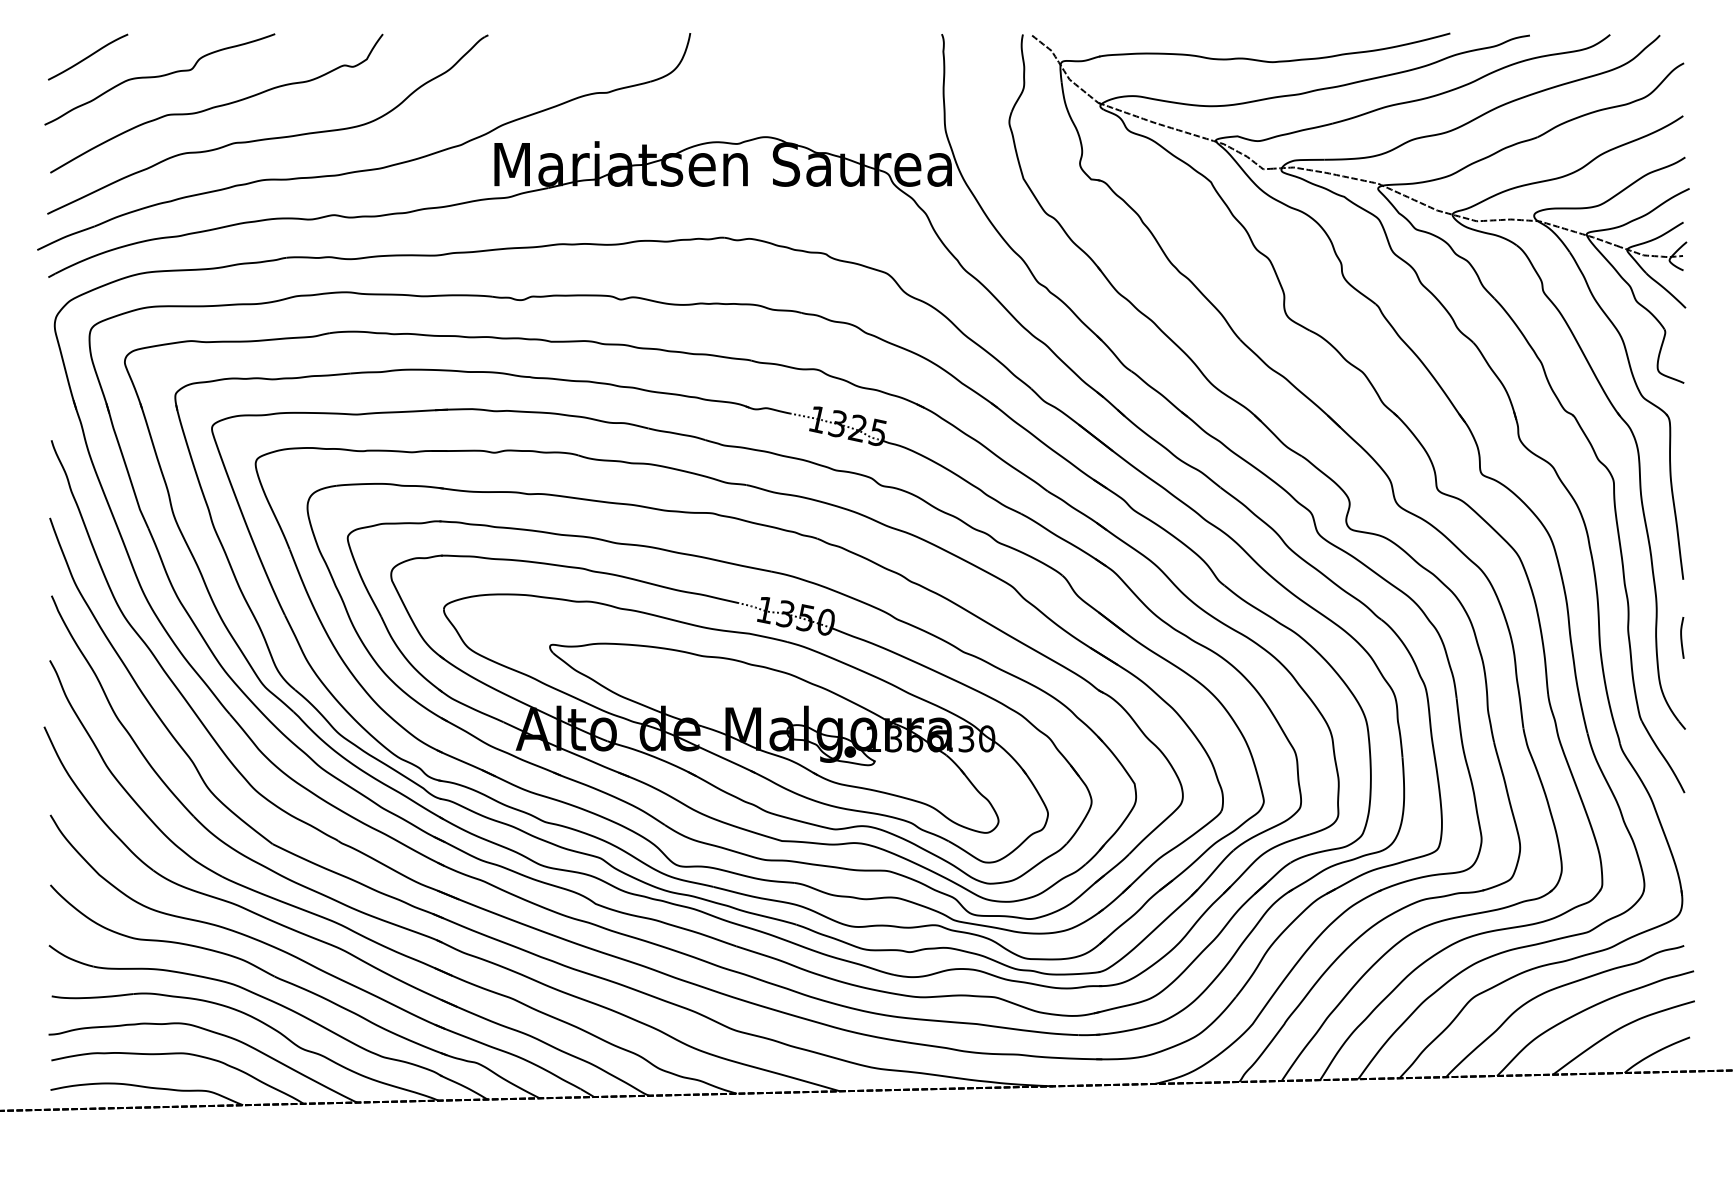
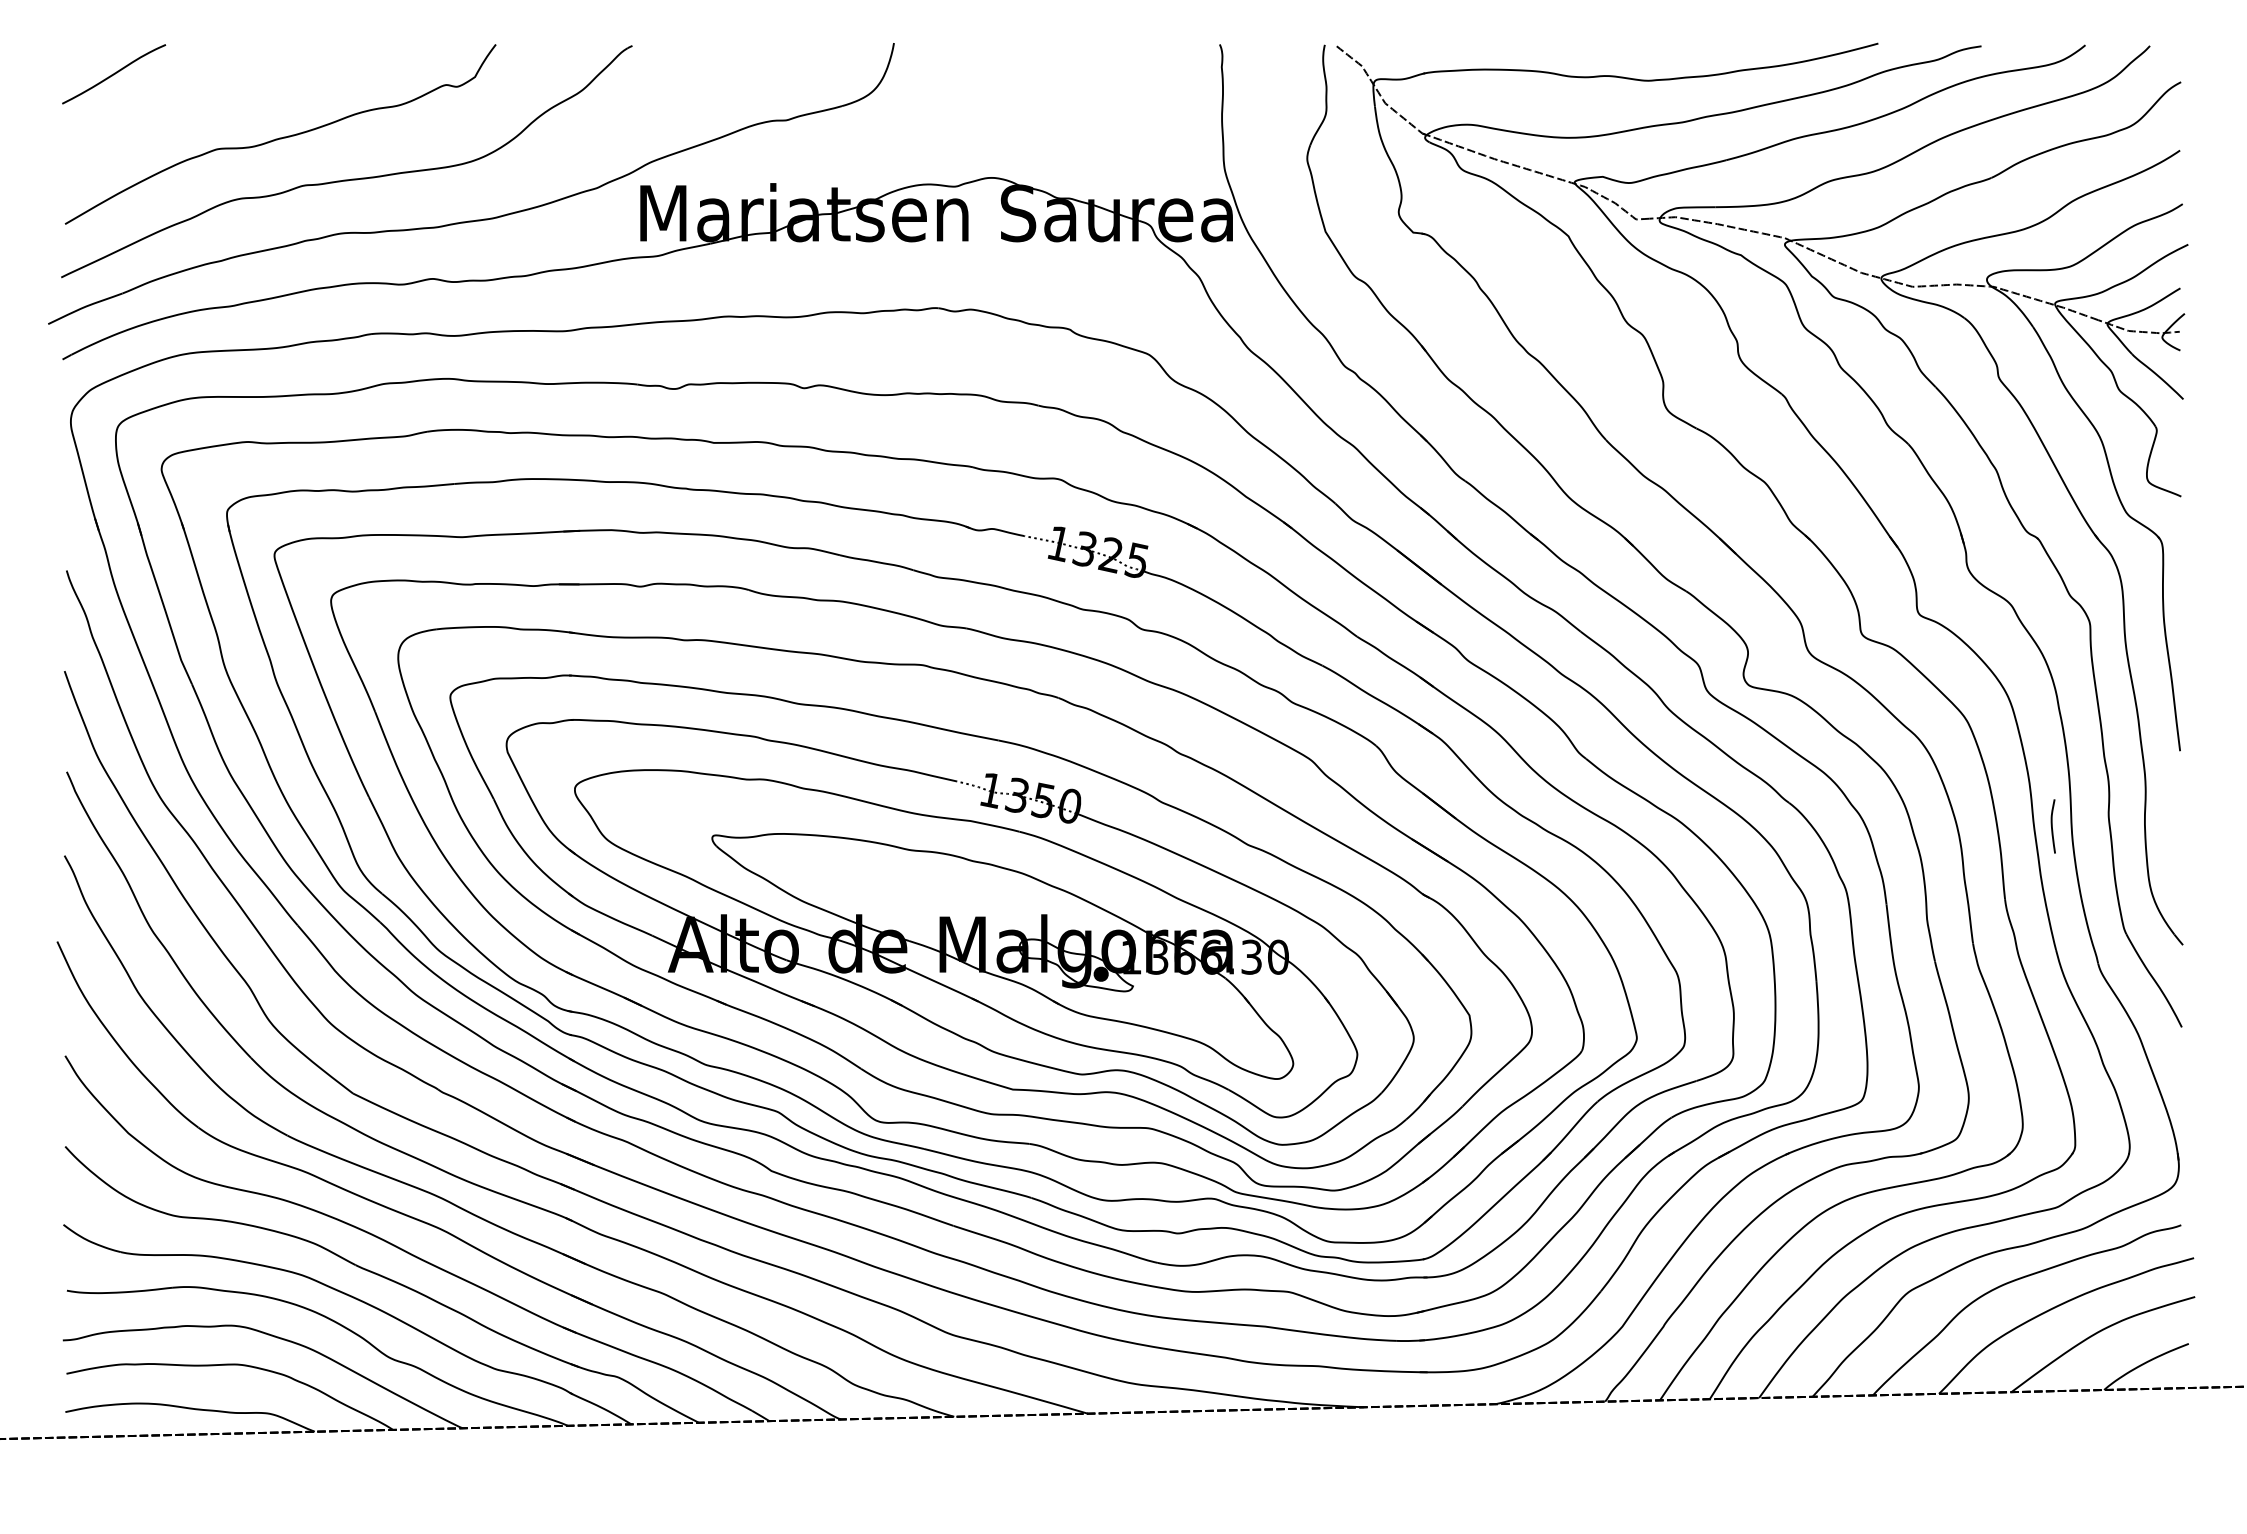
curve: (159, 77) -> (206, 100), removed
curve: (1682, 637) -> (2053, 825), moved

